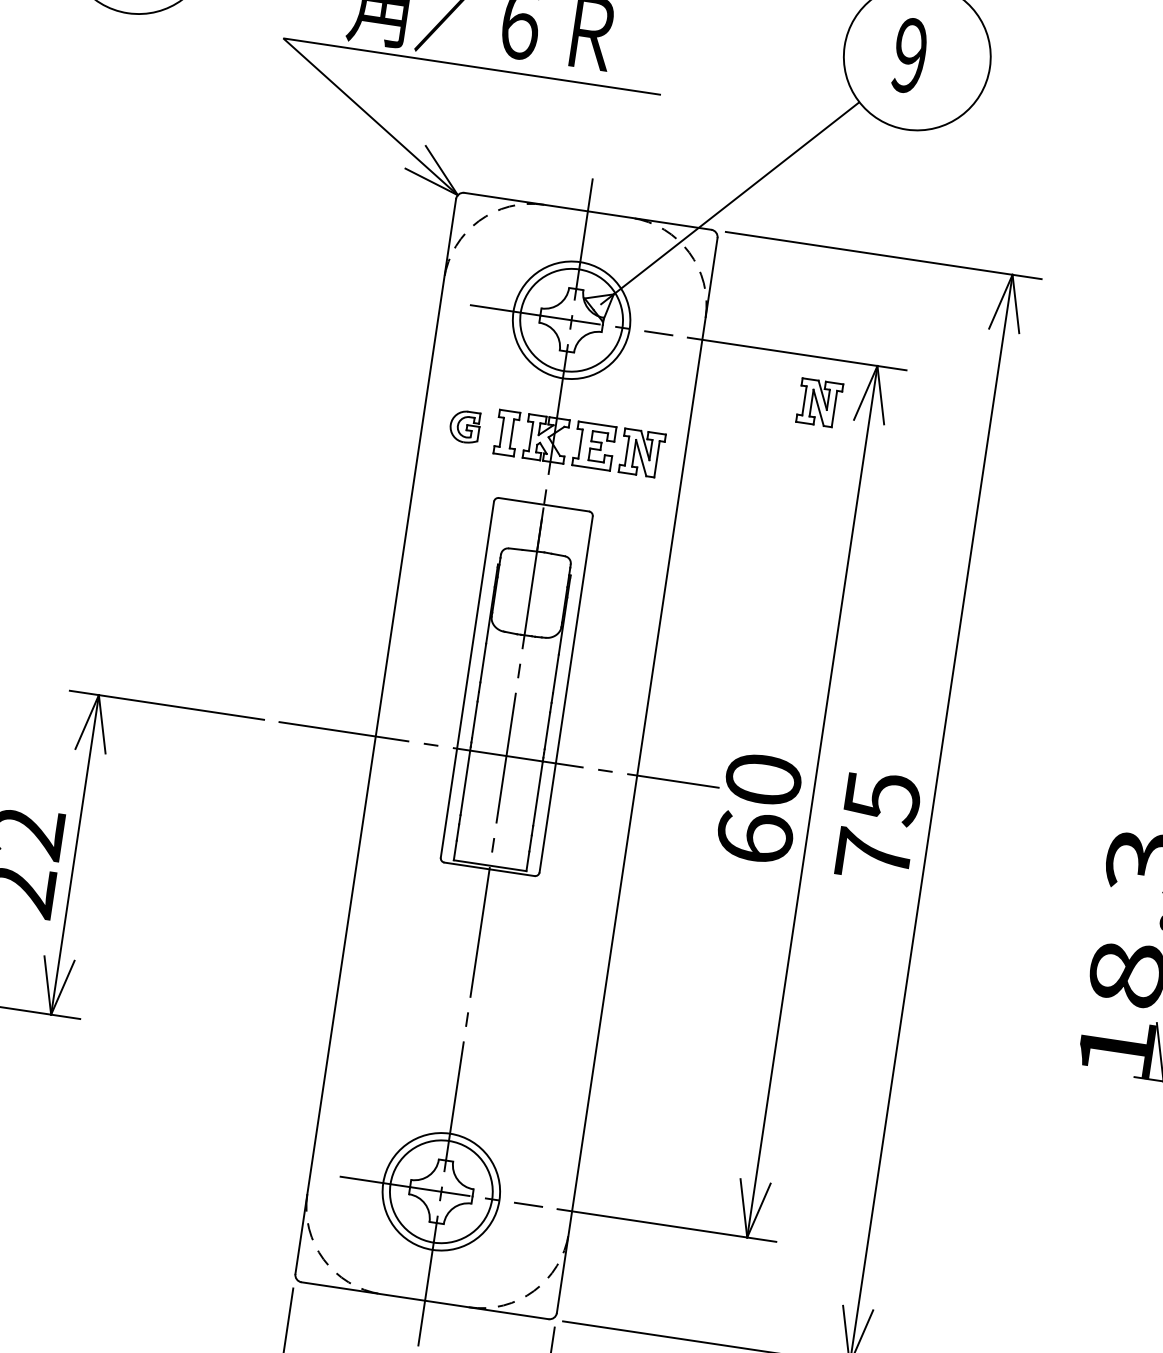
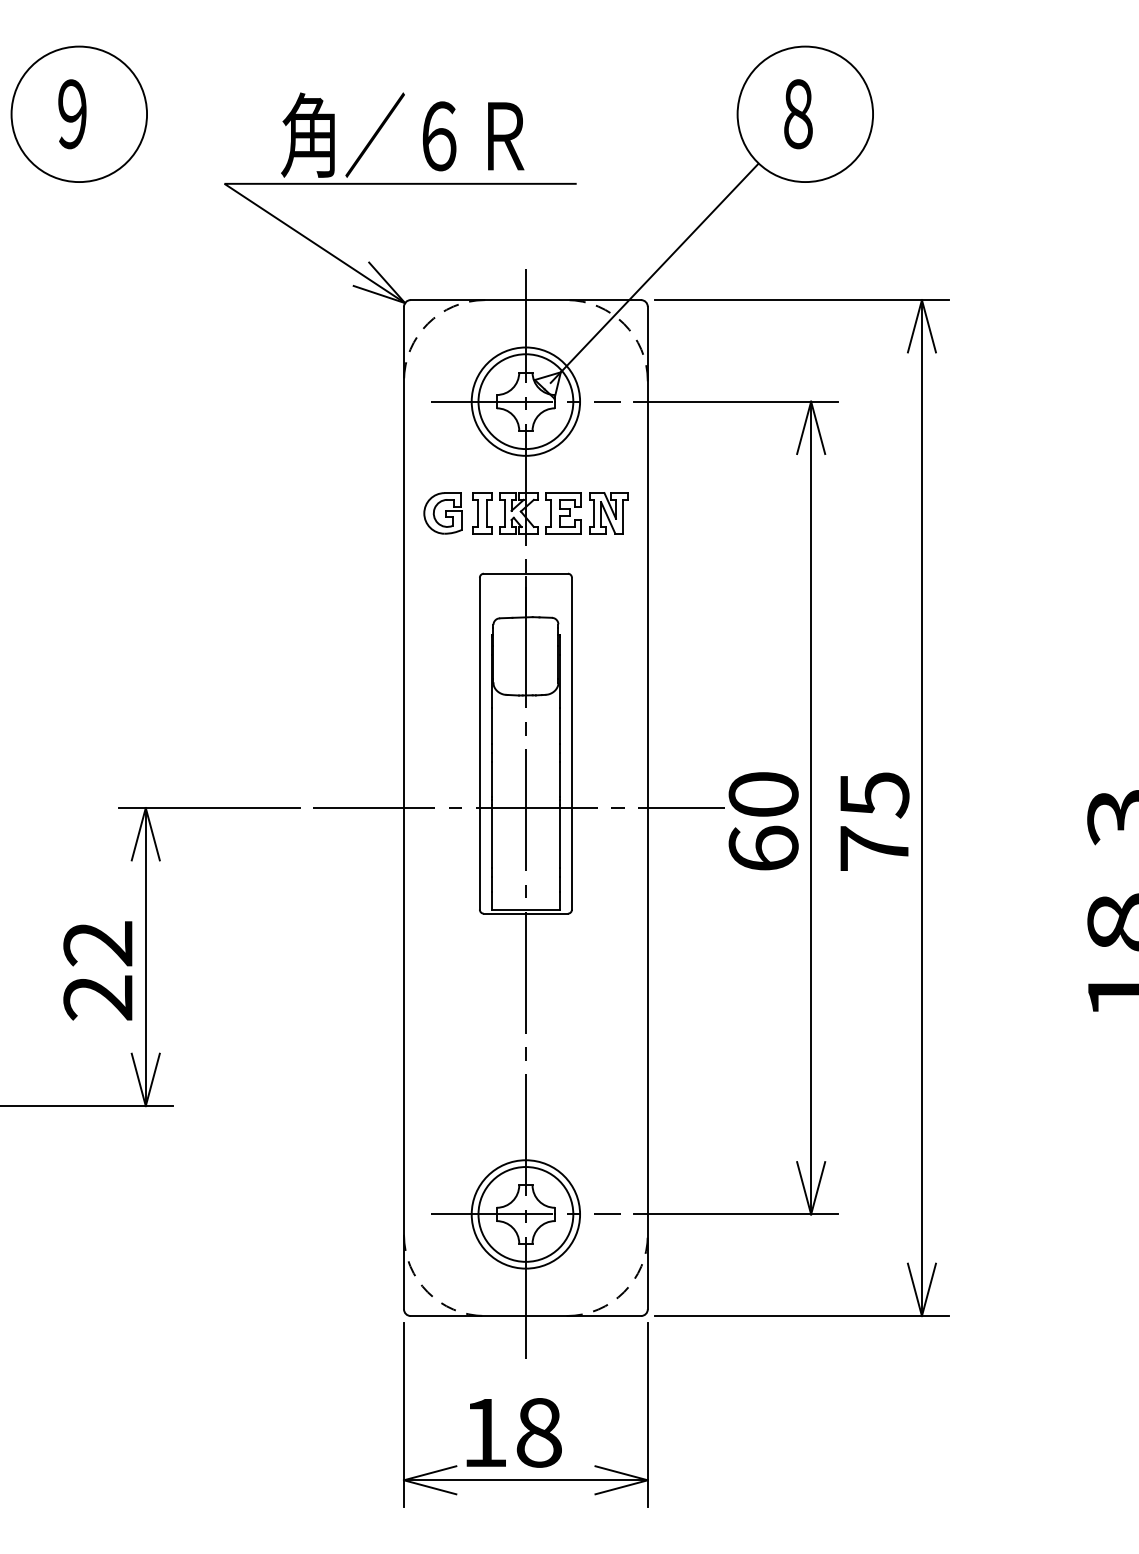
text: (909, 56) -> (798, 114), ９ -> ８
part: (819, 403) -> (763, 443), removed
part: (464, 426) -> (442, 513), size x1.43

